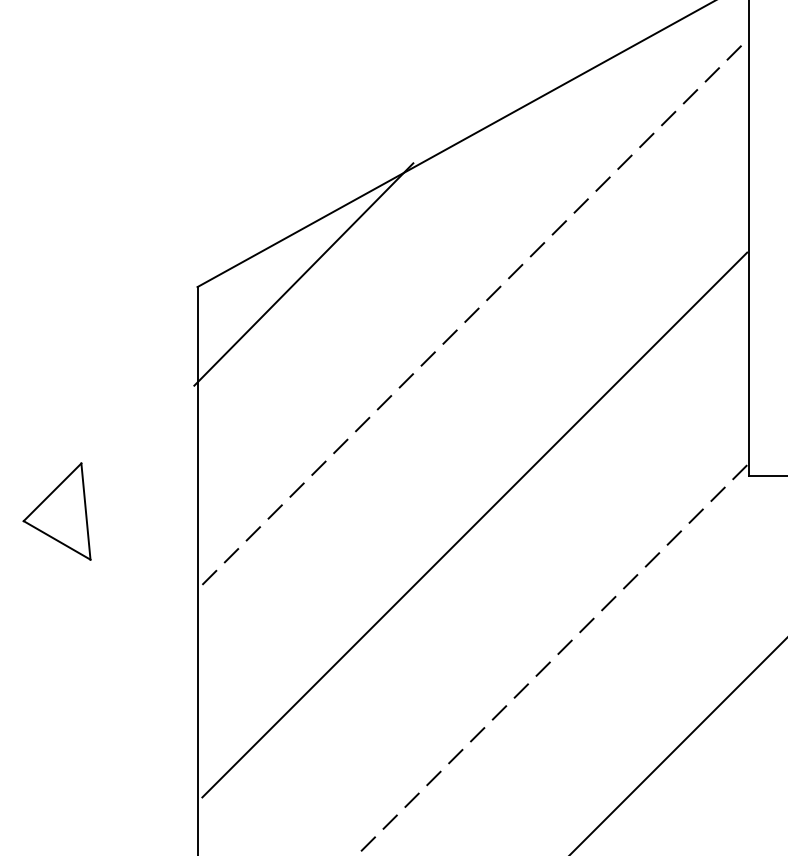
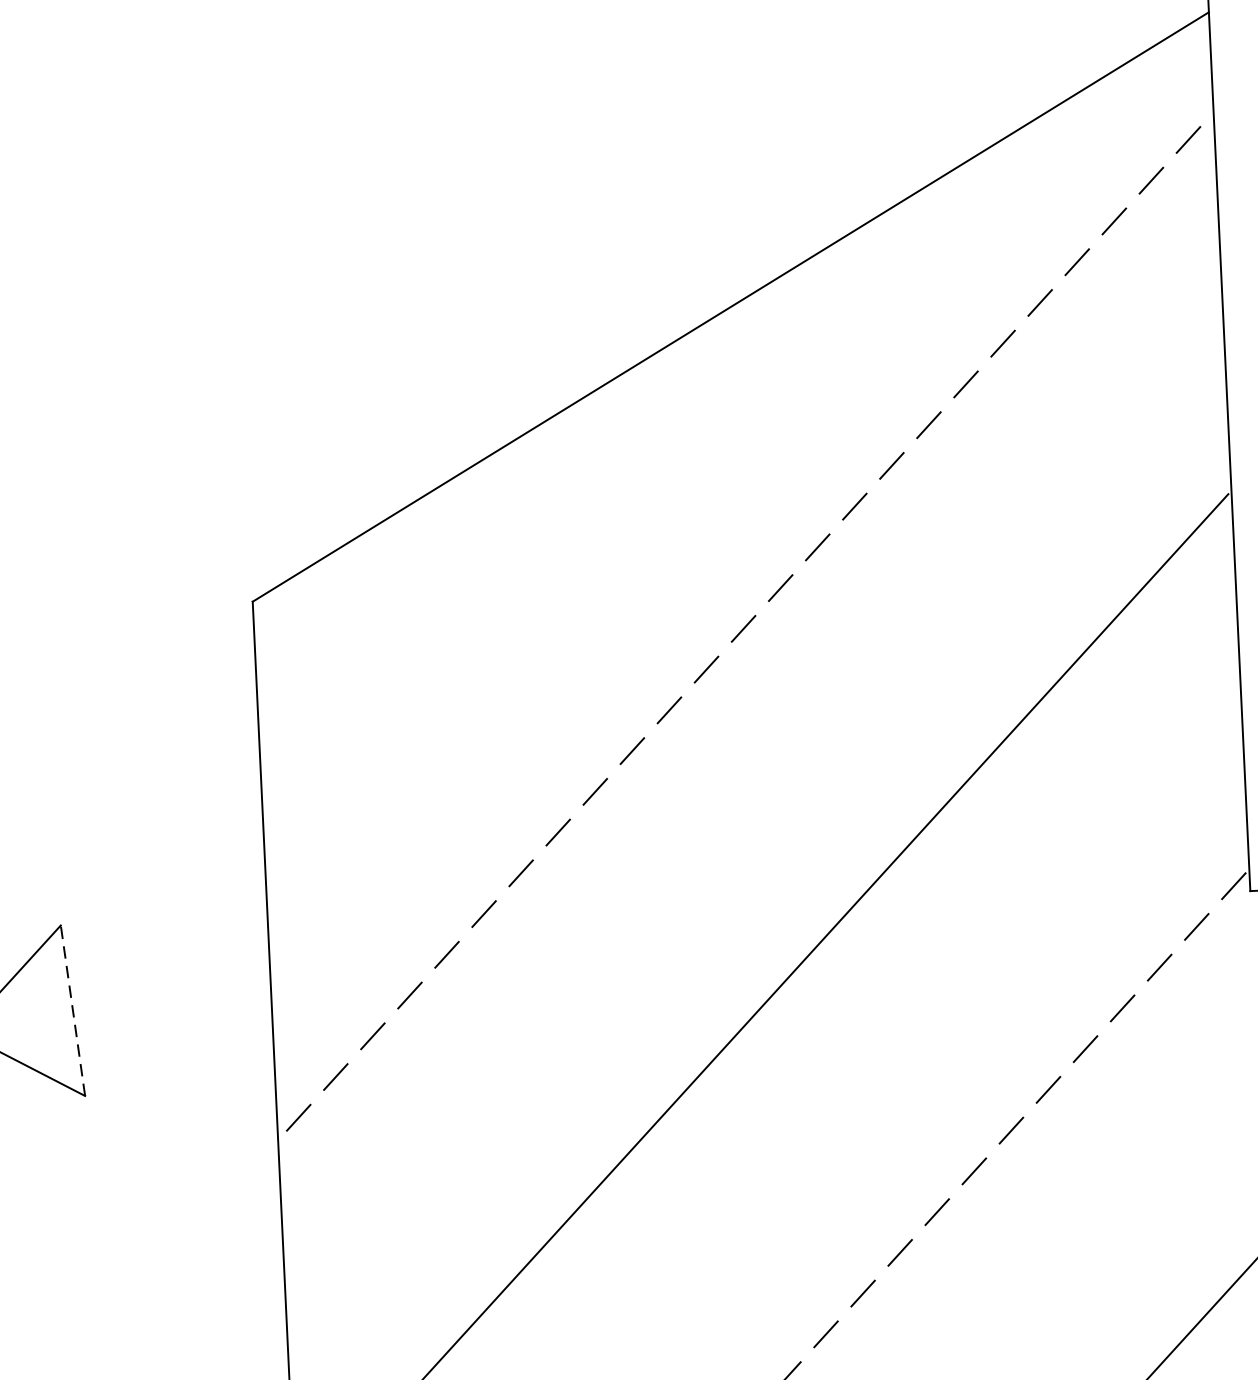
line: (303, 274) -> (440, 570), removed
line: (85, 511) -> (72, 1010), solid -> dashed

